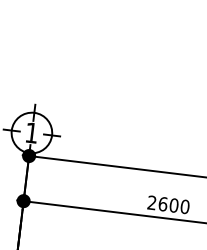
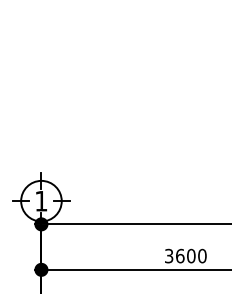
text: (152, 203) -> (169, 256), 2600 -> 3600

